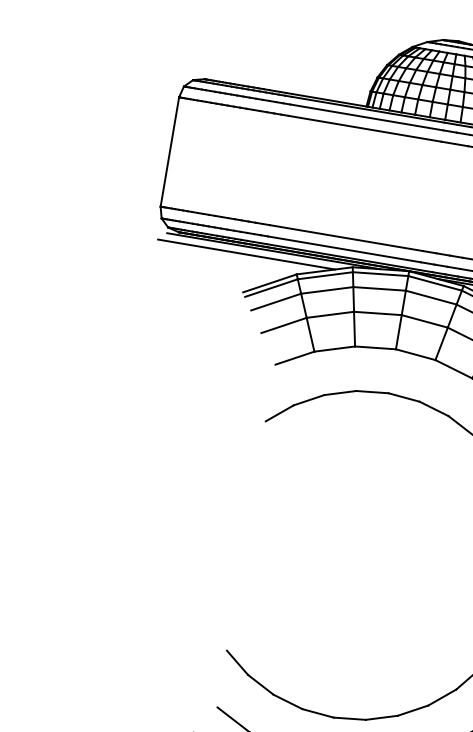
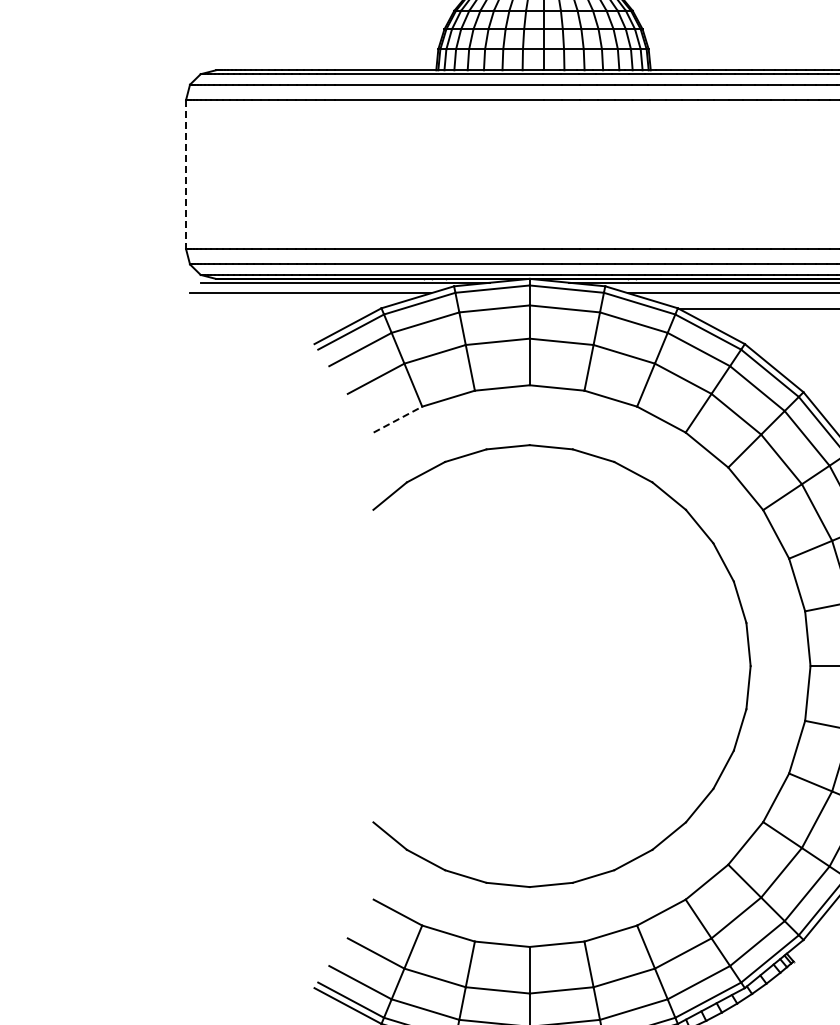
line: (170, 152) -> (186, 175), solid -> dashed
line: (294, 358) -> (397, 419), solid -> dashed

